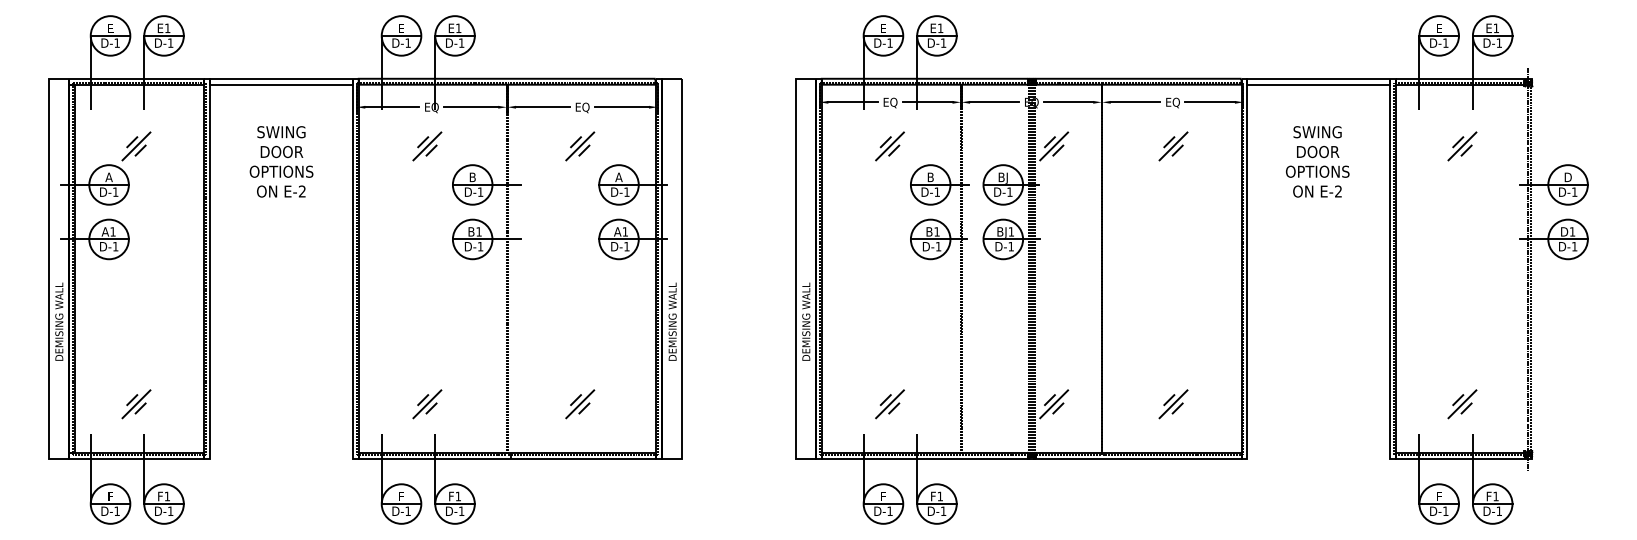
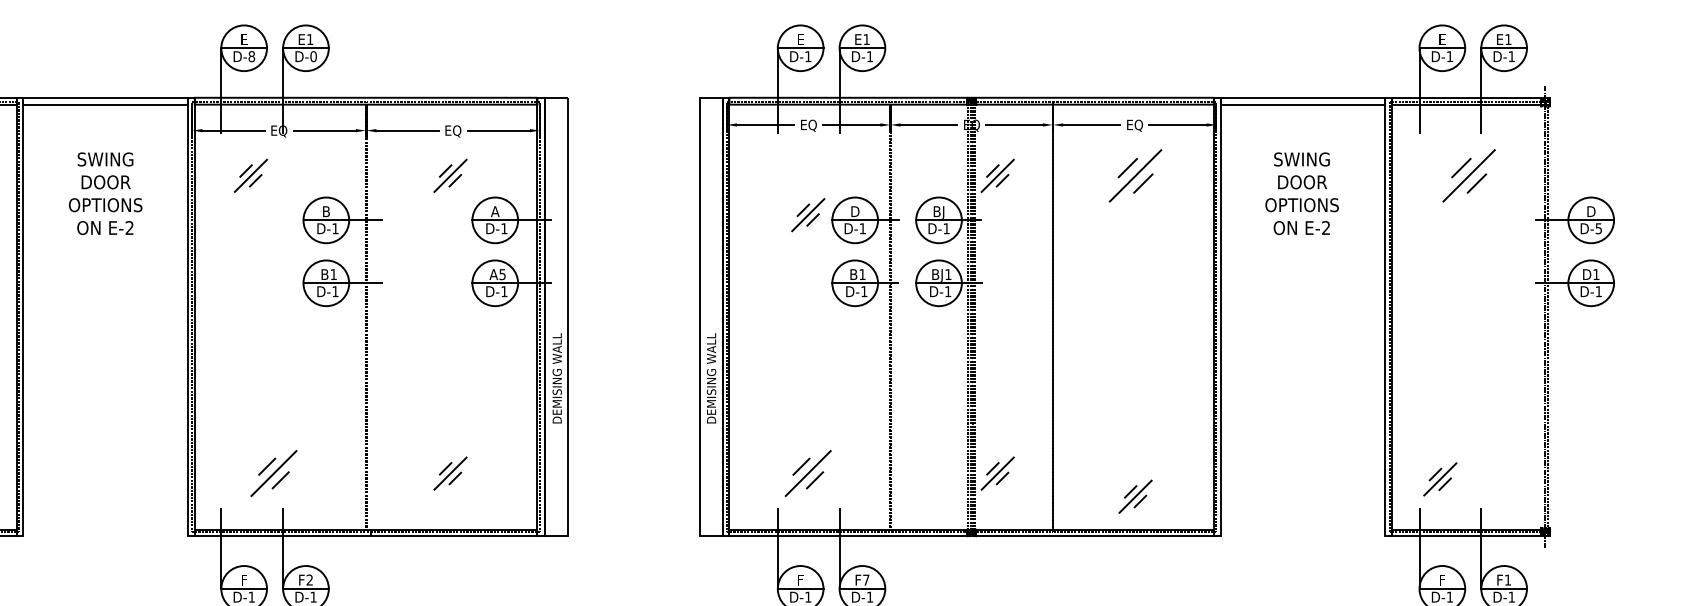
text: (407, 42) -> (251, 55), D-1 -> D-8
text: (461, 42) -> (313, 55), D-1 -> D-0
part: (427, 146) -> (251, 175), moved
part: (889, 146) -> (807, 215), moved
part: (1173, 146) -> (1135, 175), size x1.6
part: (1462, 146) -> (1469, 175), size x1.6
text: (930, 176) -> (854, 210), B -> D
text: (1574, 191) -> (1598, 227), D-1 -> D-5
text: (624, 231) -> (501, 274), A1 -> A5
part: (427, 404) -> (274, 473), size x1.4
part: (889, 404) -> (807, 473), size x1.4
part: (1173, 404) -> (1135, 496), moved
part: (1462, 404) -> (1440, 479), moved
text: (457, 496) -> (308, 580), F1 -> F2
text: (939, 496) -> (865, 580), F1 -> F7

